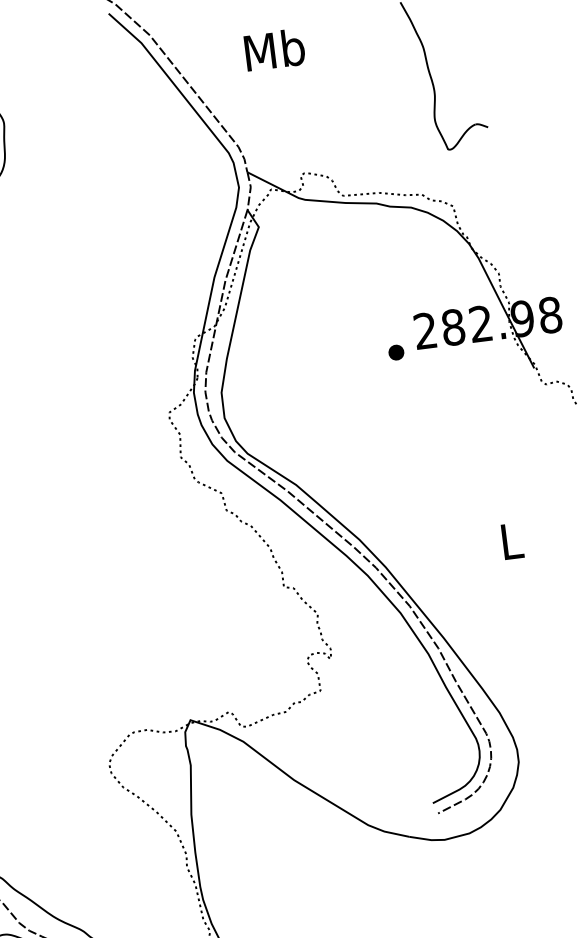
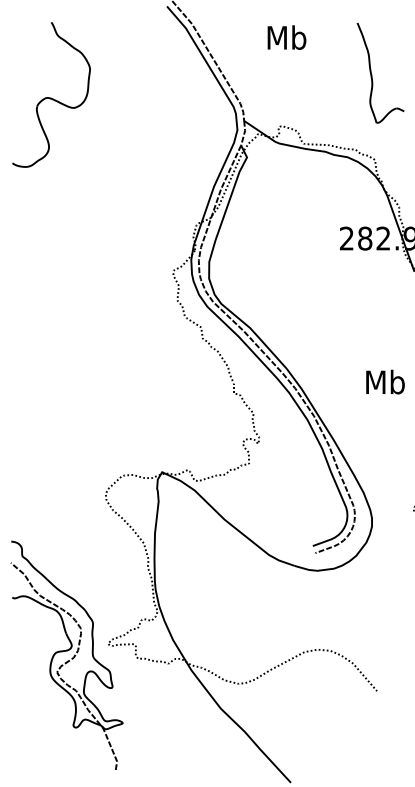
text: (274, 49) -> (286, 37), moved
part: (396, 352) -> (326, 250), removed
text: (511, 540) -> (385, 381), L -> Mb

